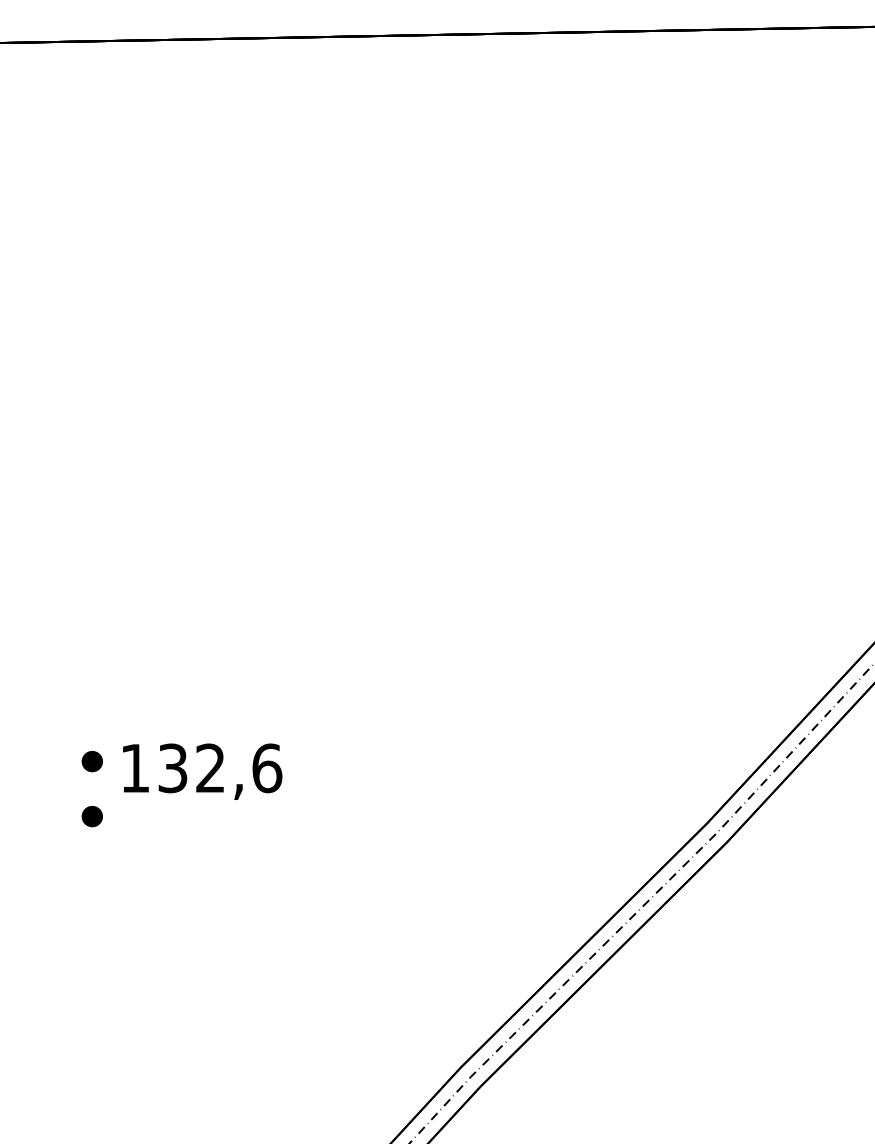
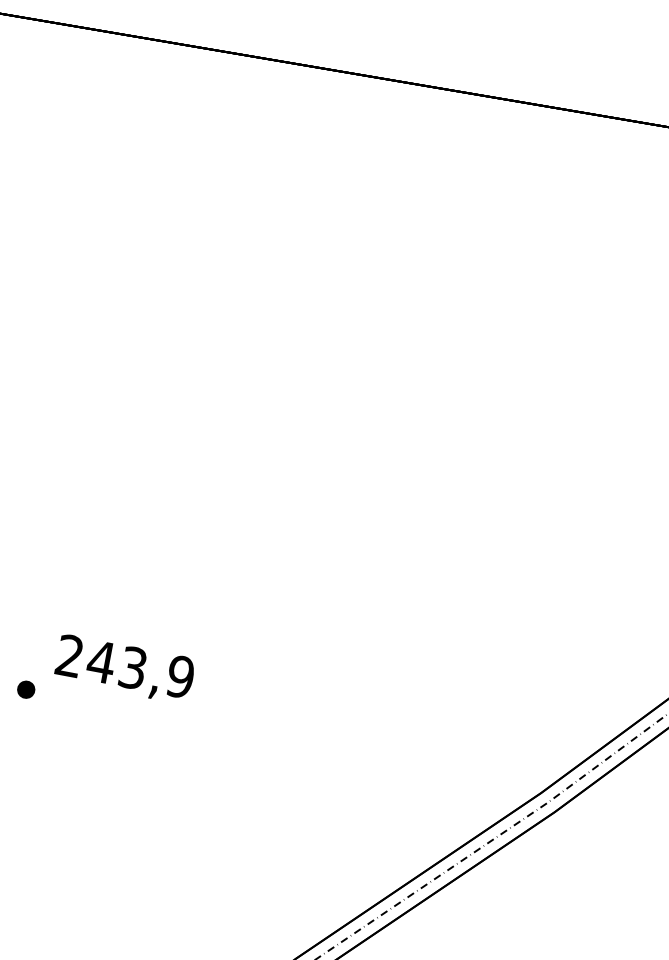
part: (91, 761) -> (34, 643), removed
text: (201, 768) -> (125, 666), 132,6 -> 243,9

